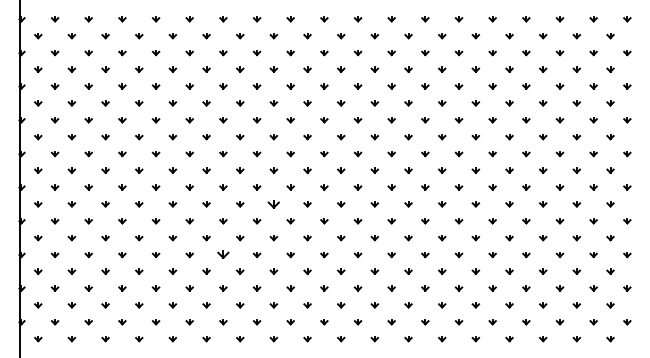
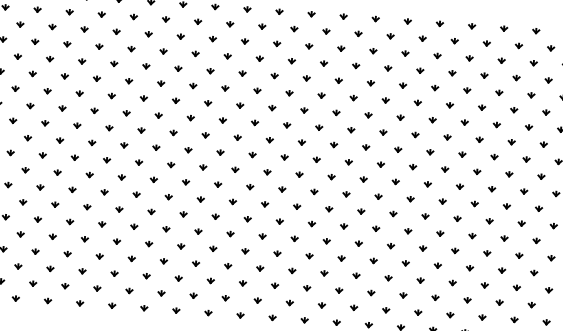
part: (273, 204) -> (217, 184), size x0.62
part: (223, 255) -> (166, 229), size x0.62

